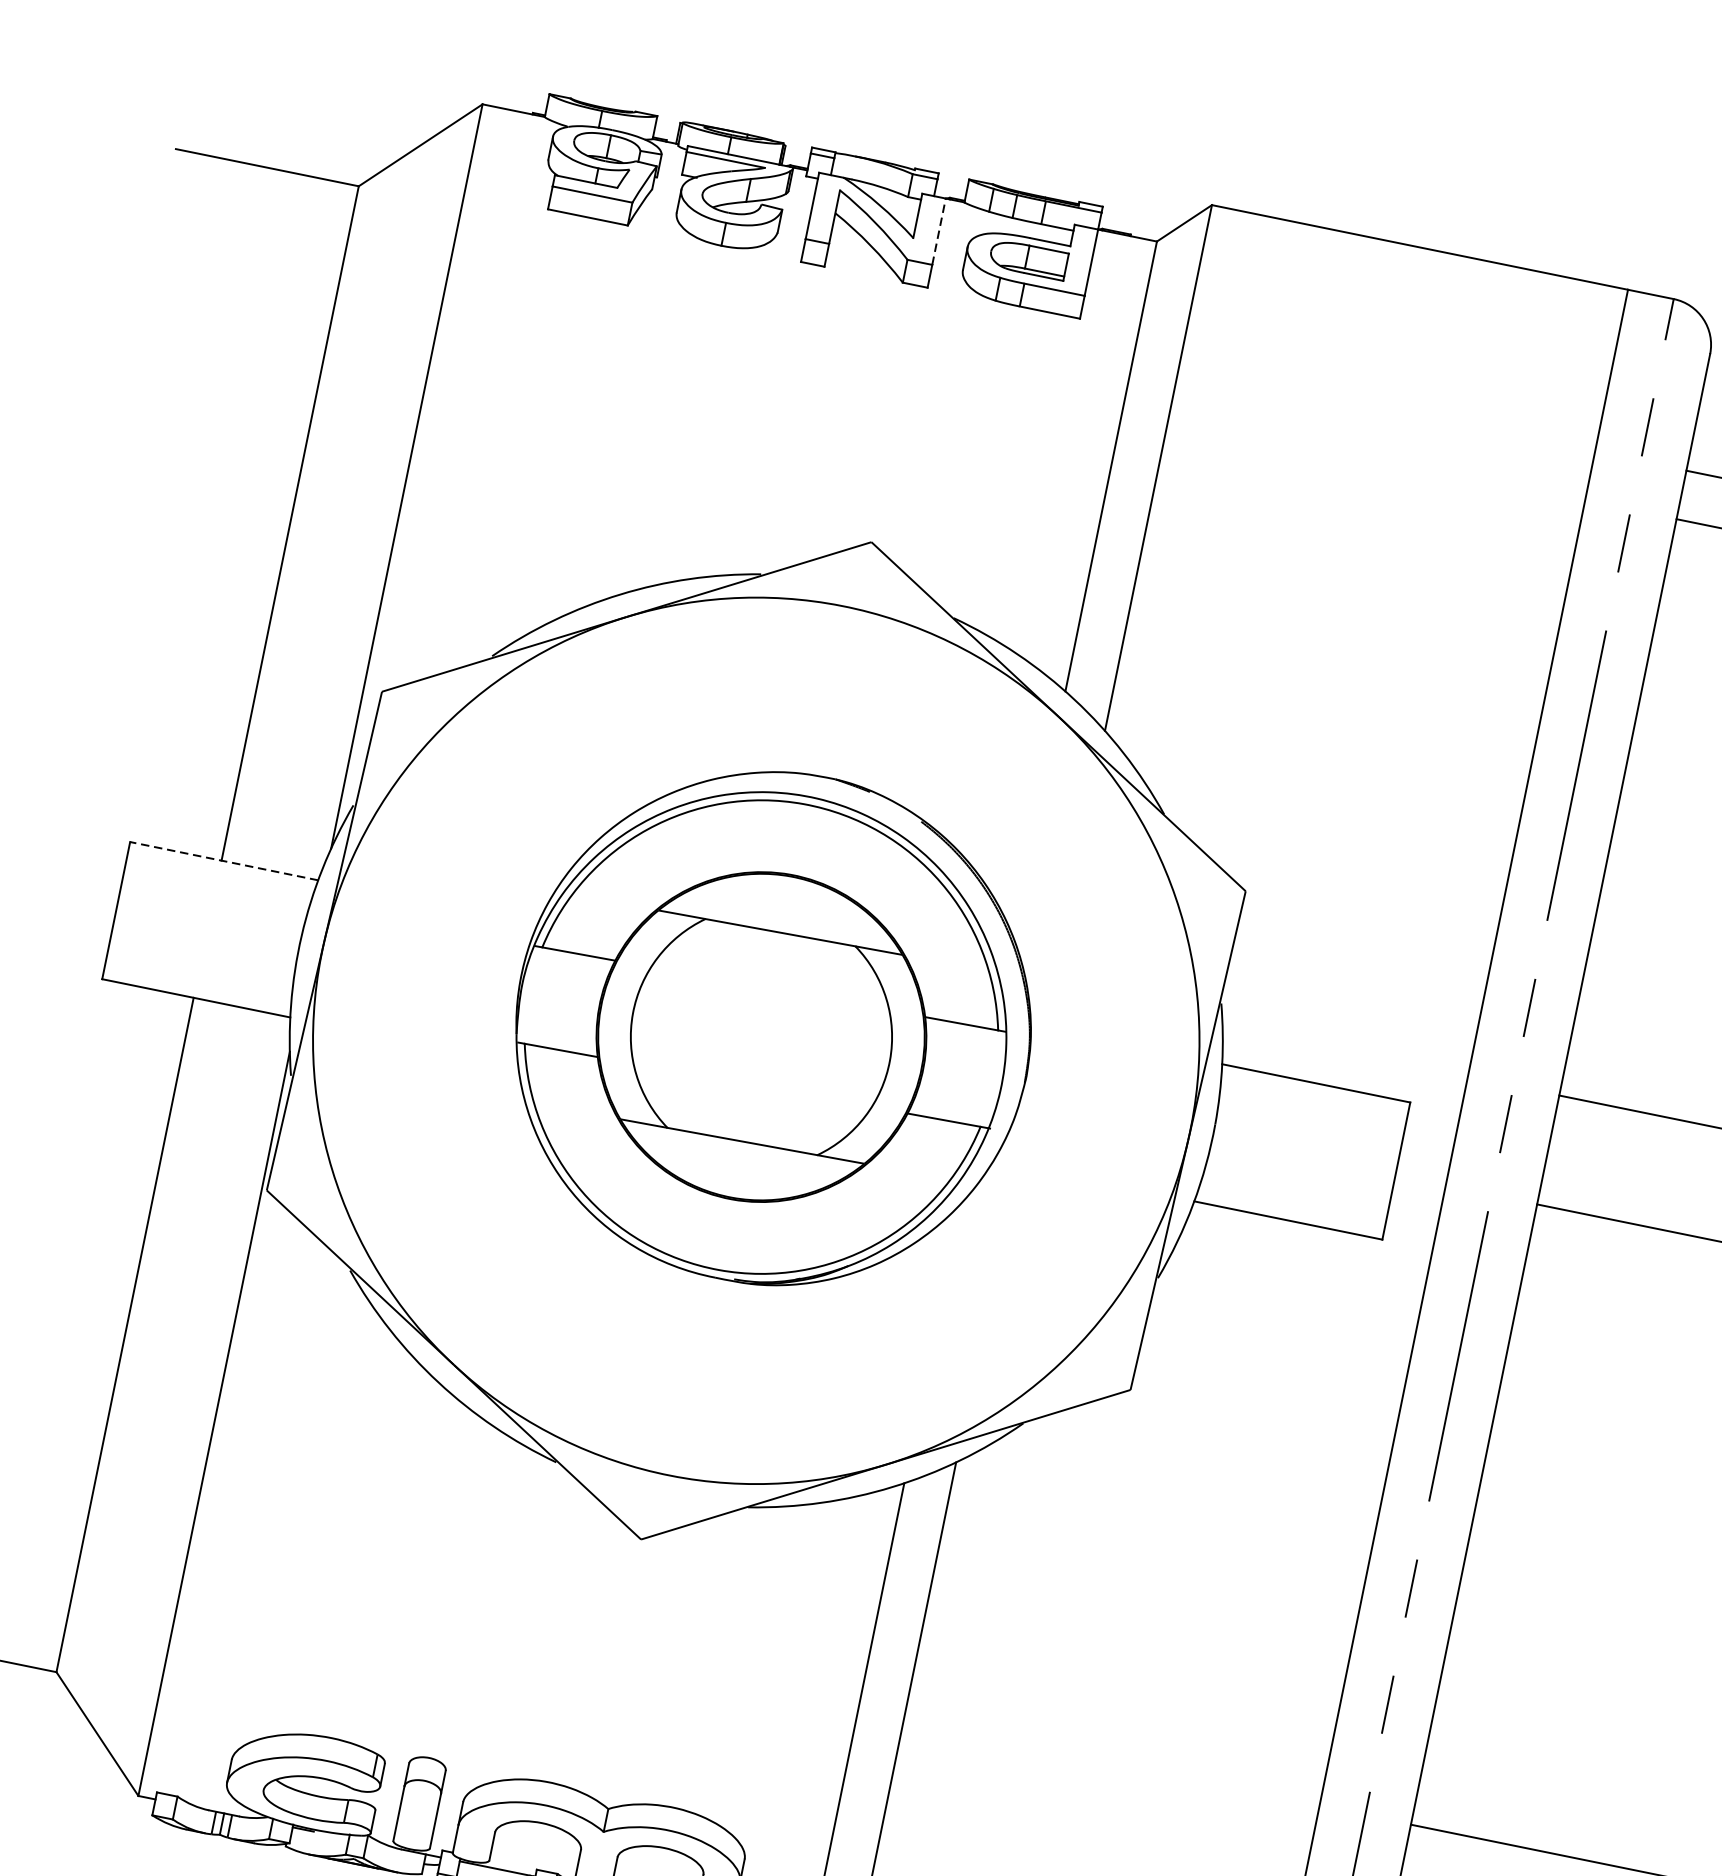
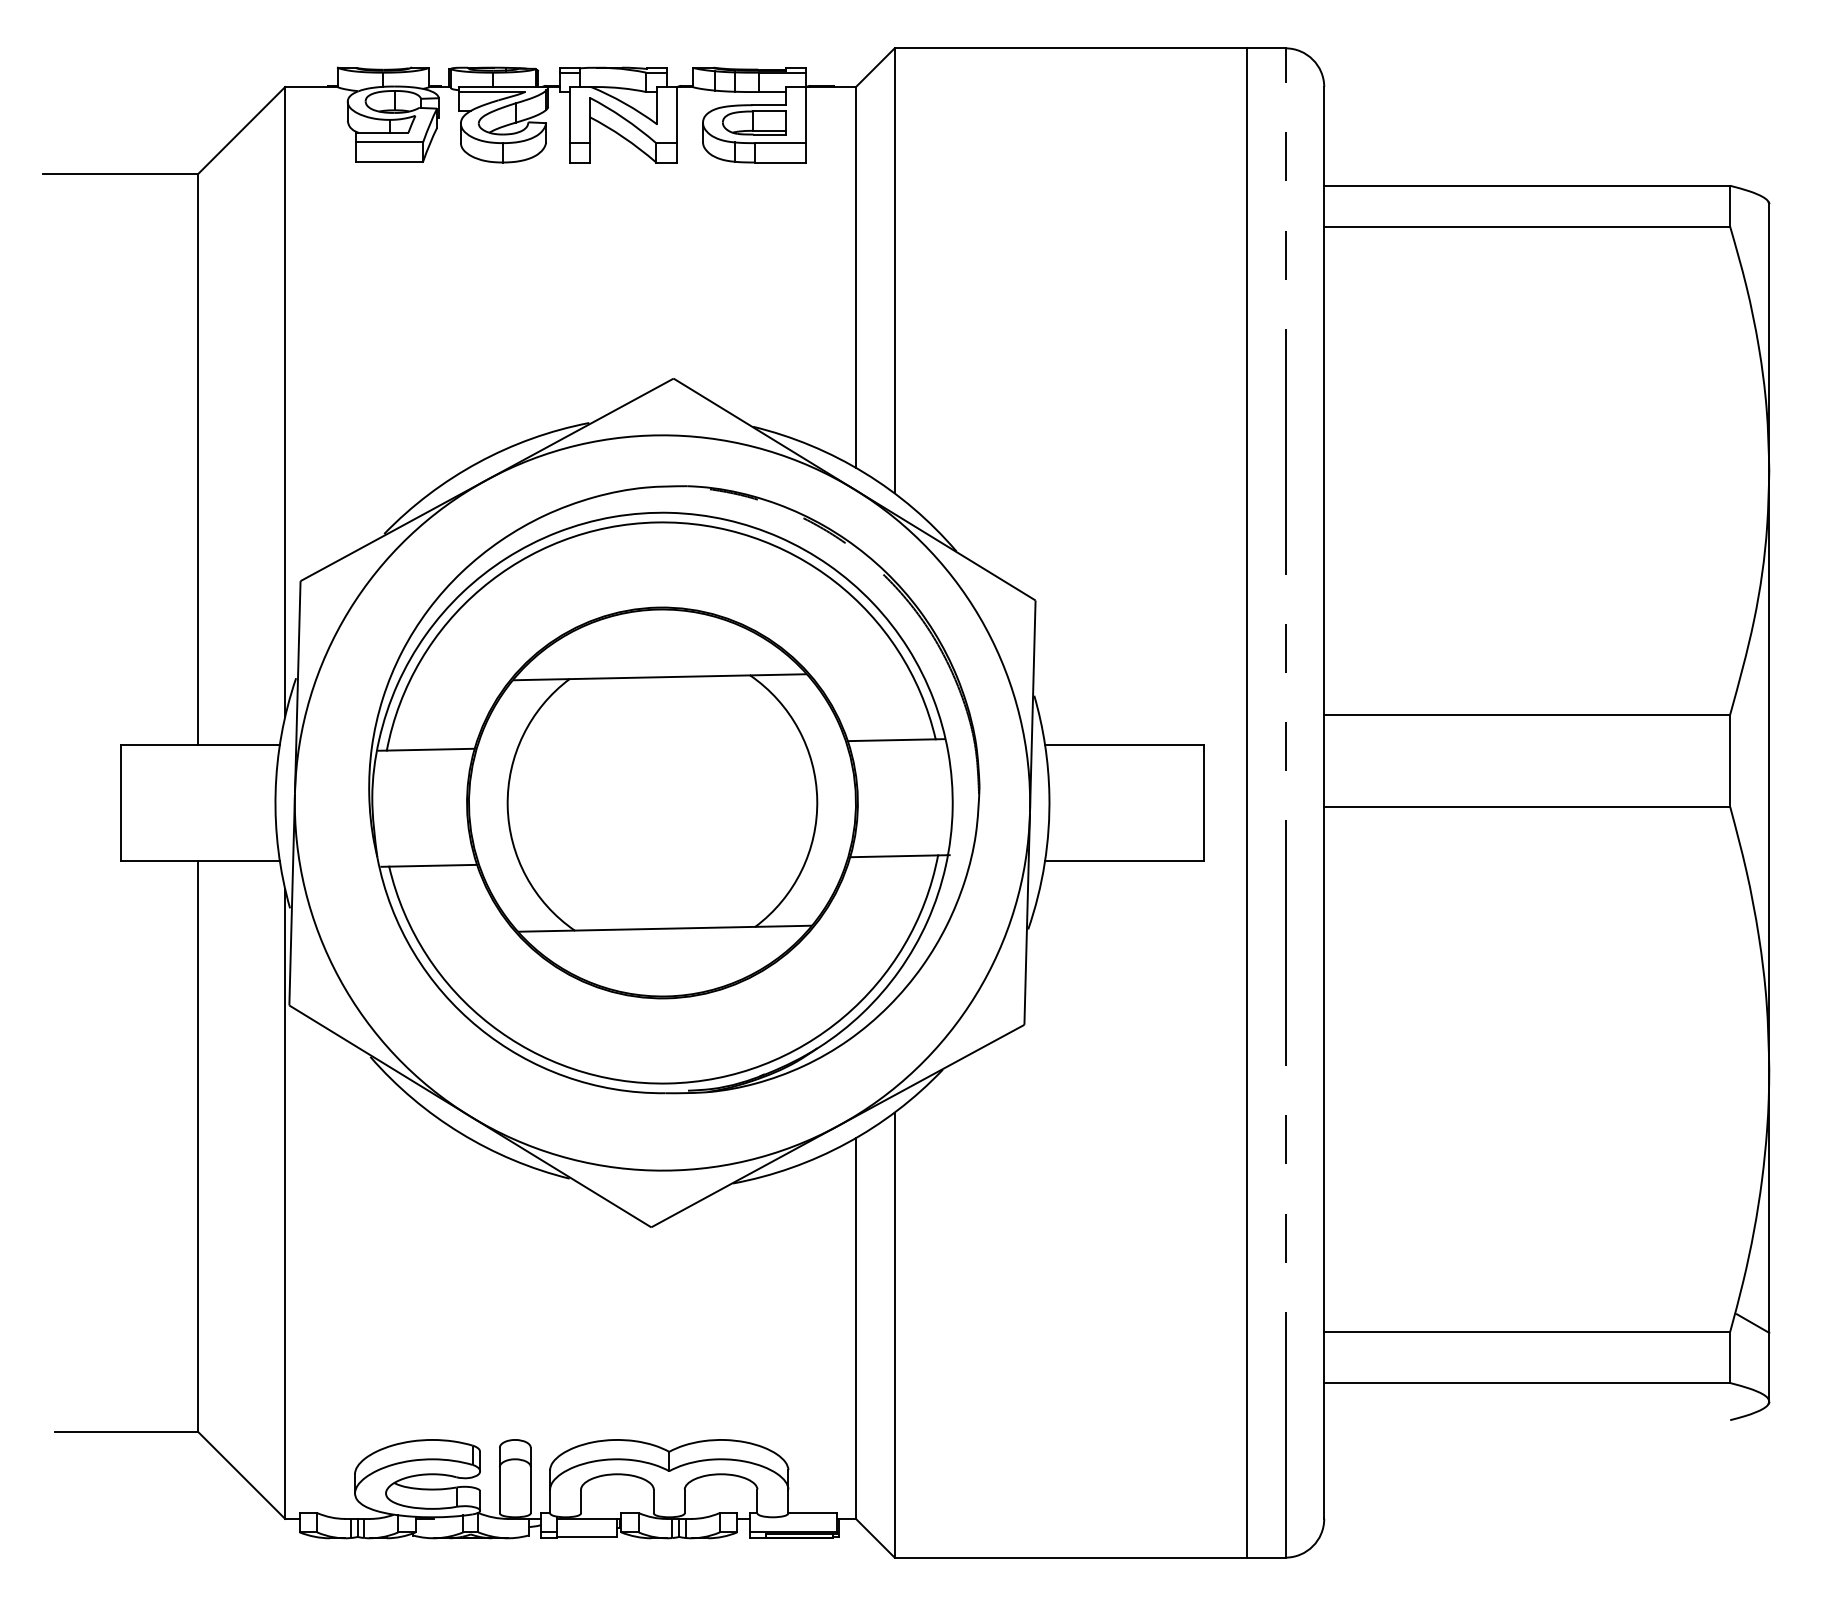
line: (939, 231) -> (677, 114), dashed -> solid
line: (224, 860) -> (200, 744), dashed -> solid
part: (773, 1027) -> (674, 789), size x1.43

